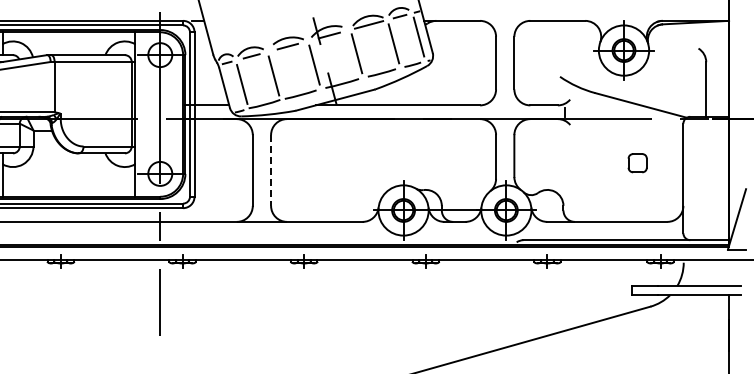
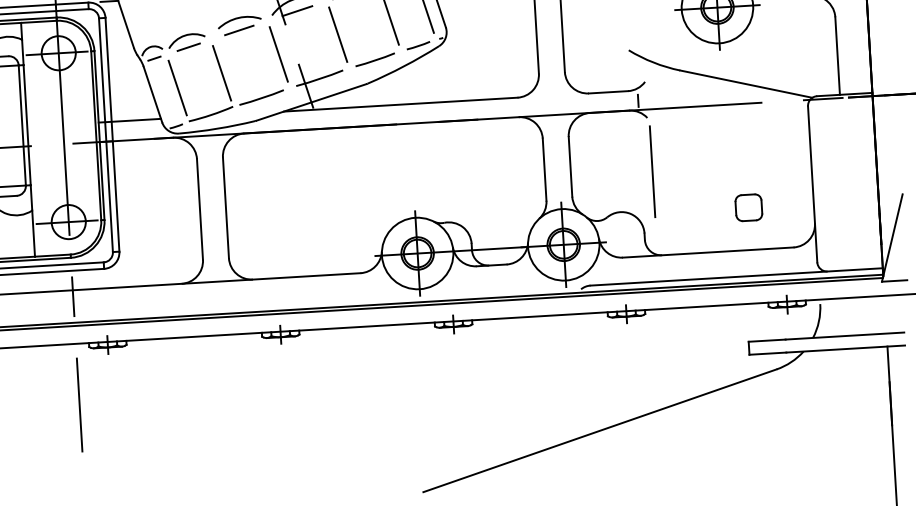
line: (571, 162) -> (652, 171), added
part: (637, 163) -> (748, 208), moved
line: (271, 171) -> (226, 209), dashed -> solid

